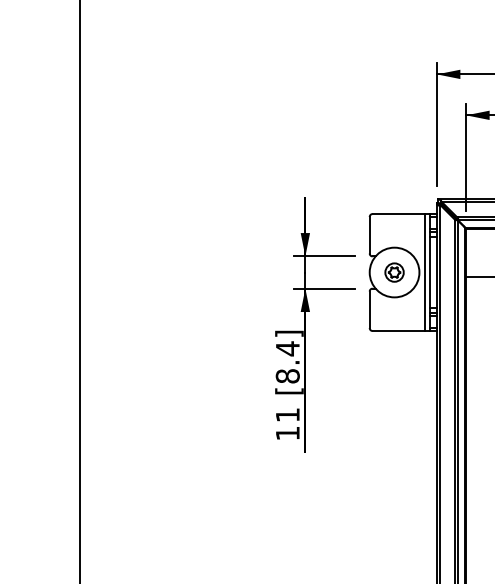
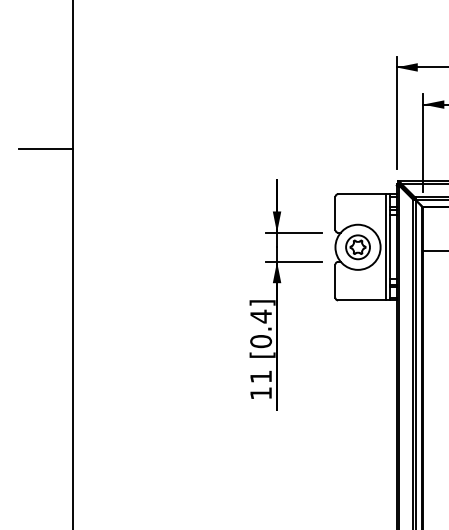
line: (50, 164) -> (45, 149), added
part: (393, 272) -> (357, 247), size x1.43
text: (287, 376) -> (260, 341), [8.4] -> [0.4]

